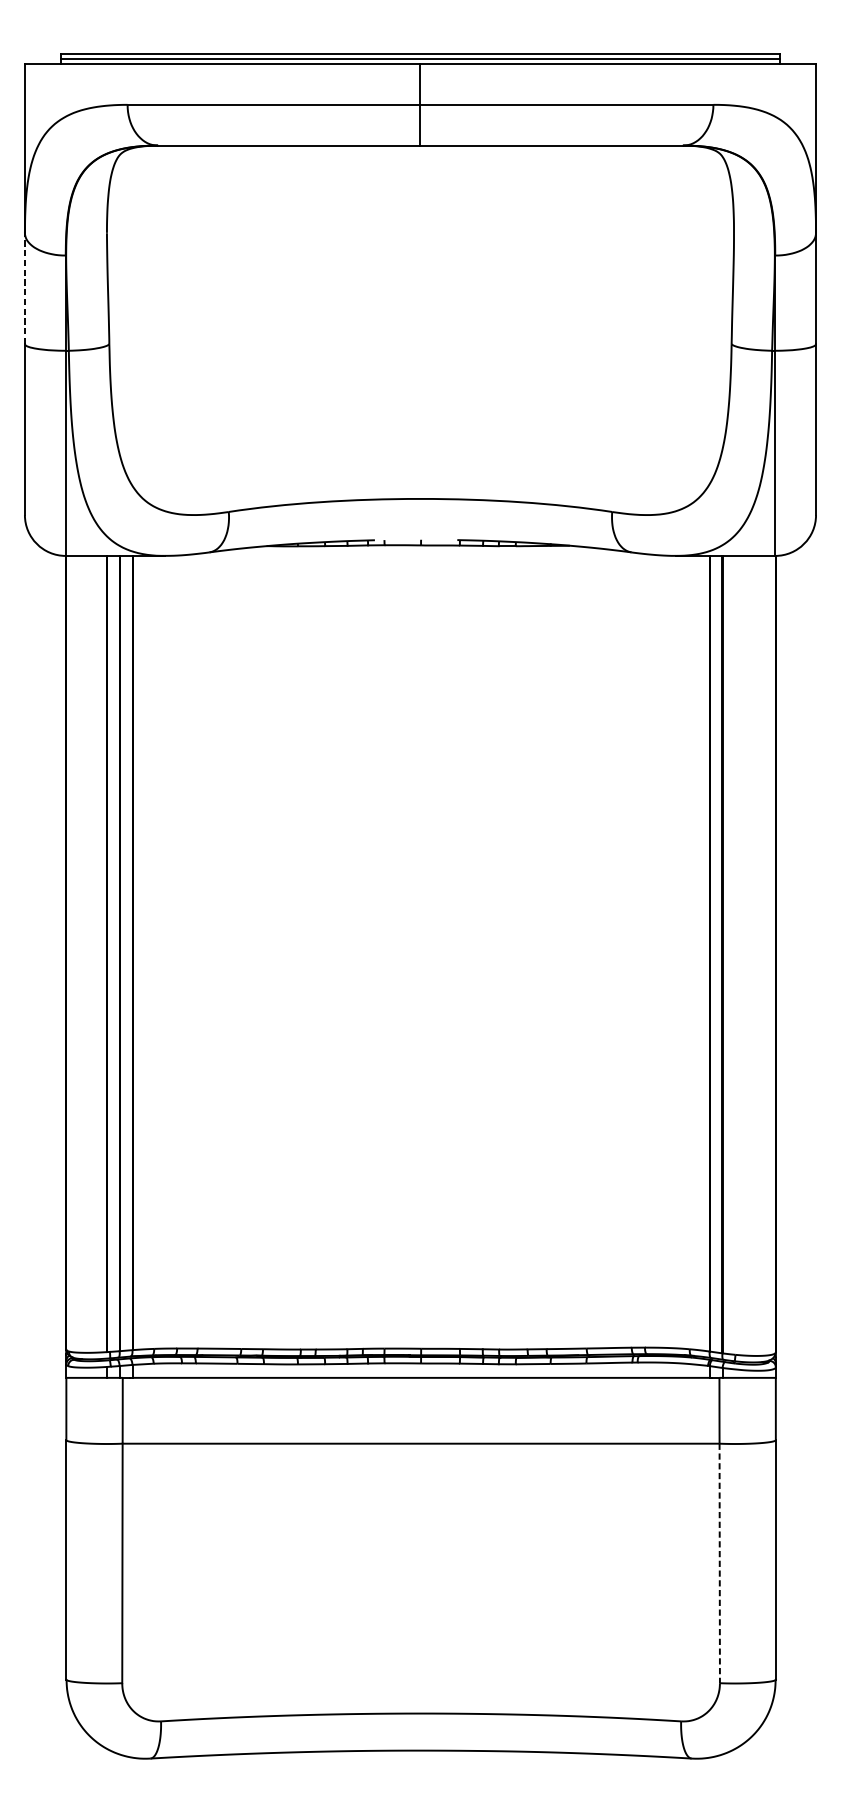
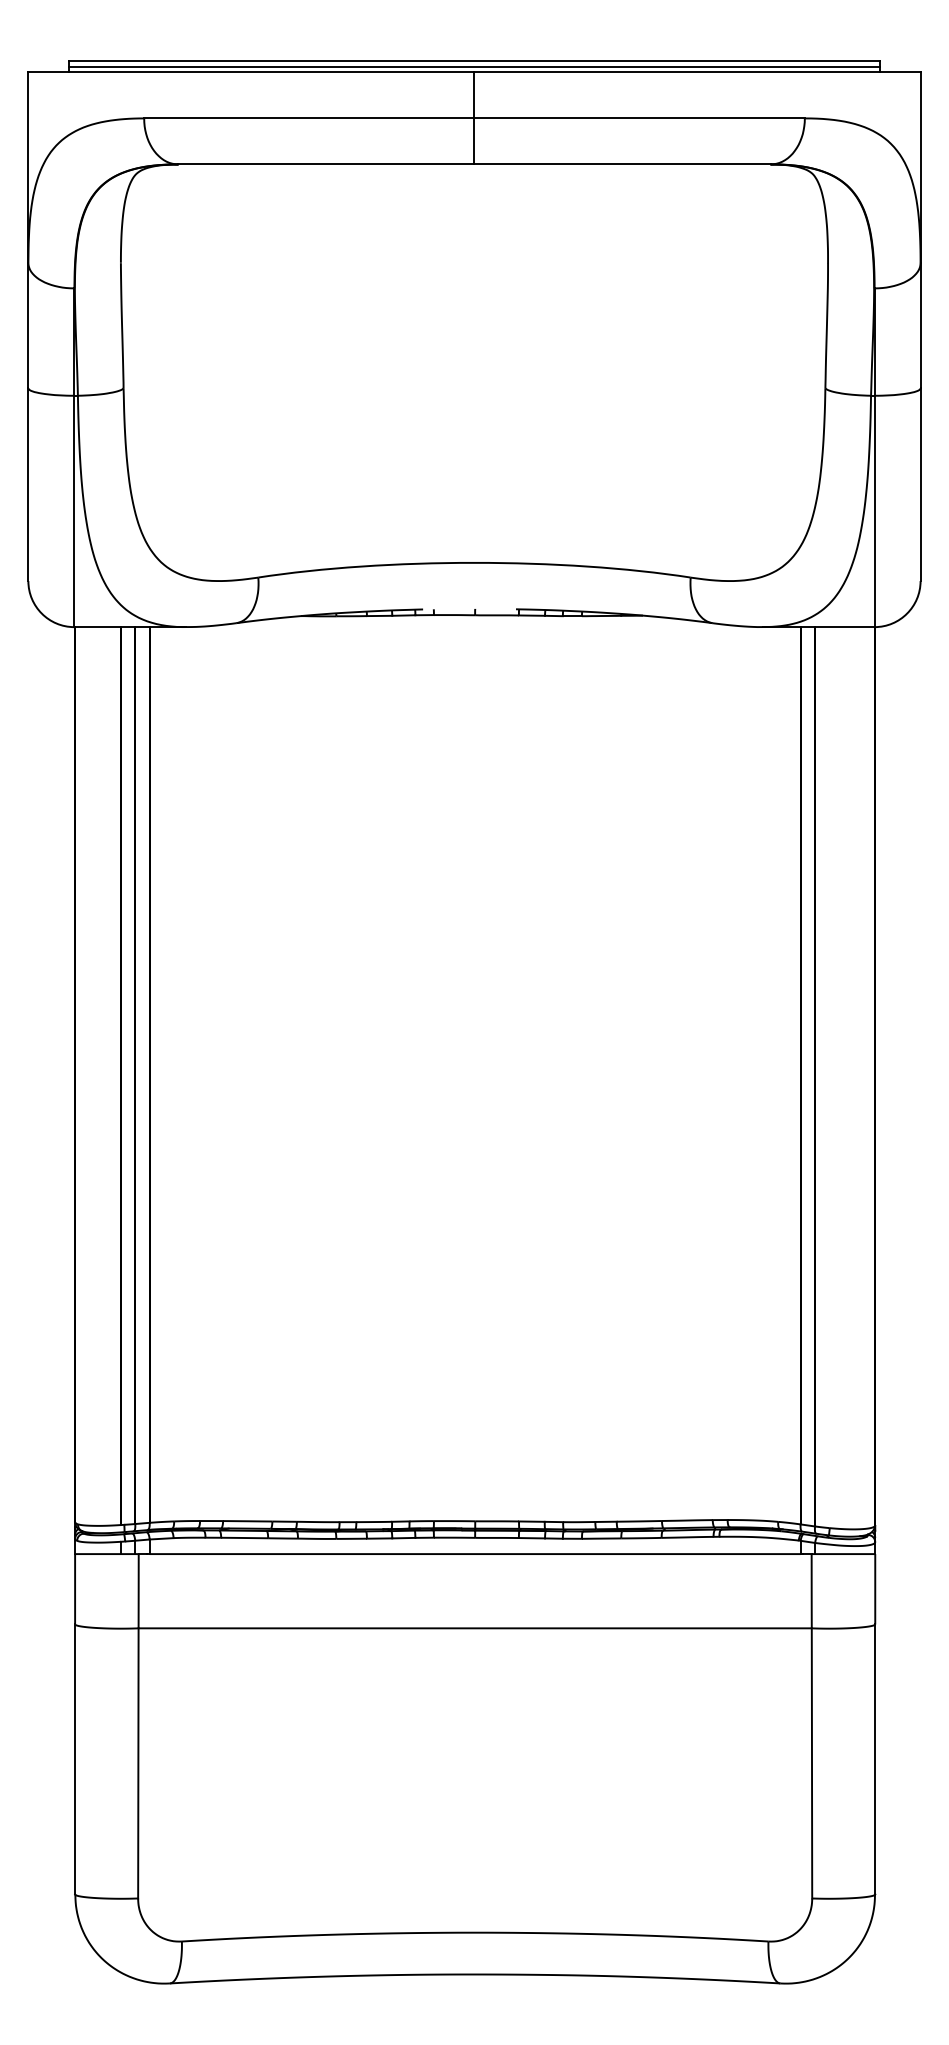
line: (25, 288) -> (28, 325), dashed -> solid
line: (719, 1563) -> (811, 1763), dashed -> solid

